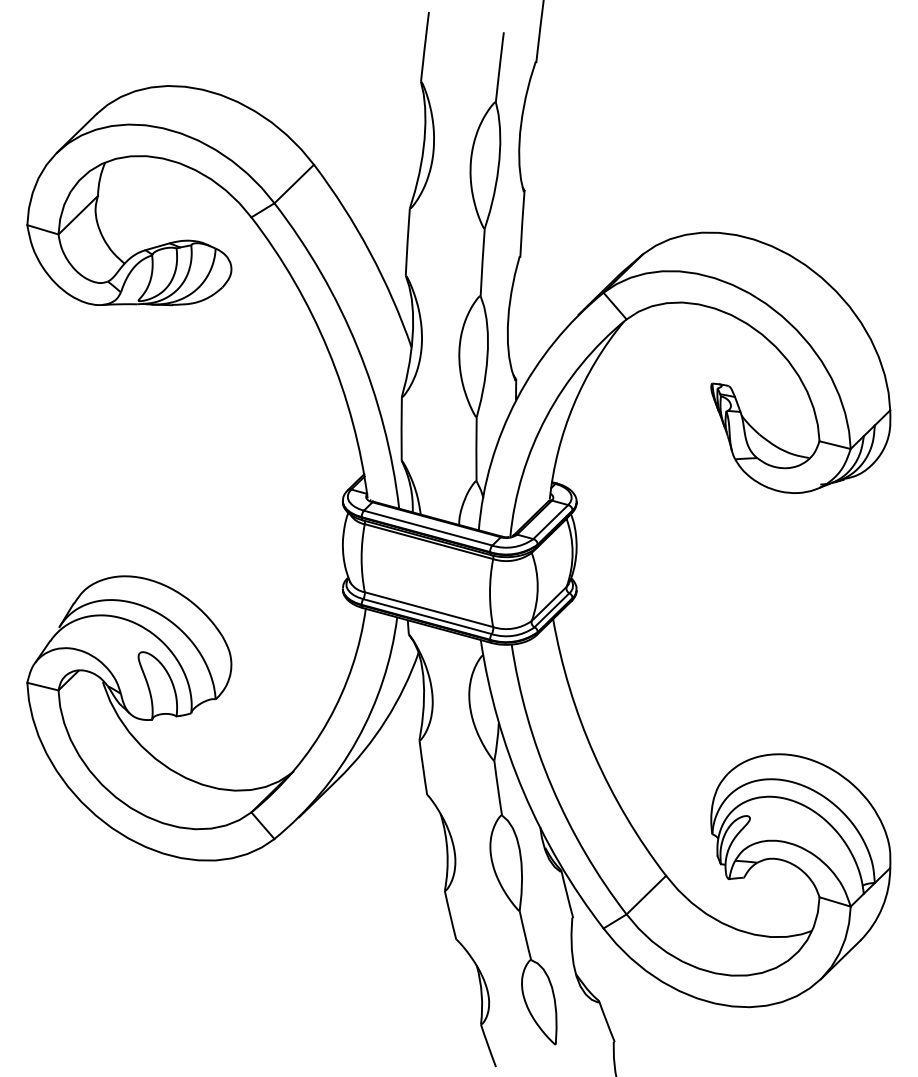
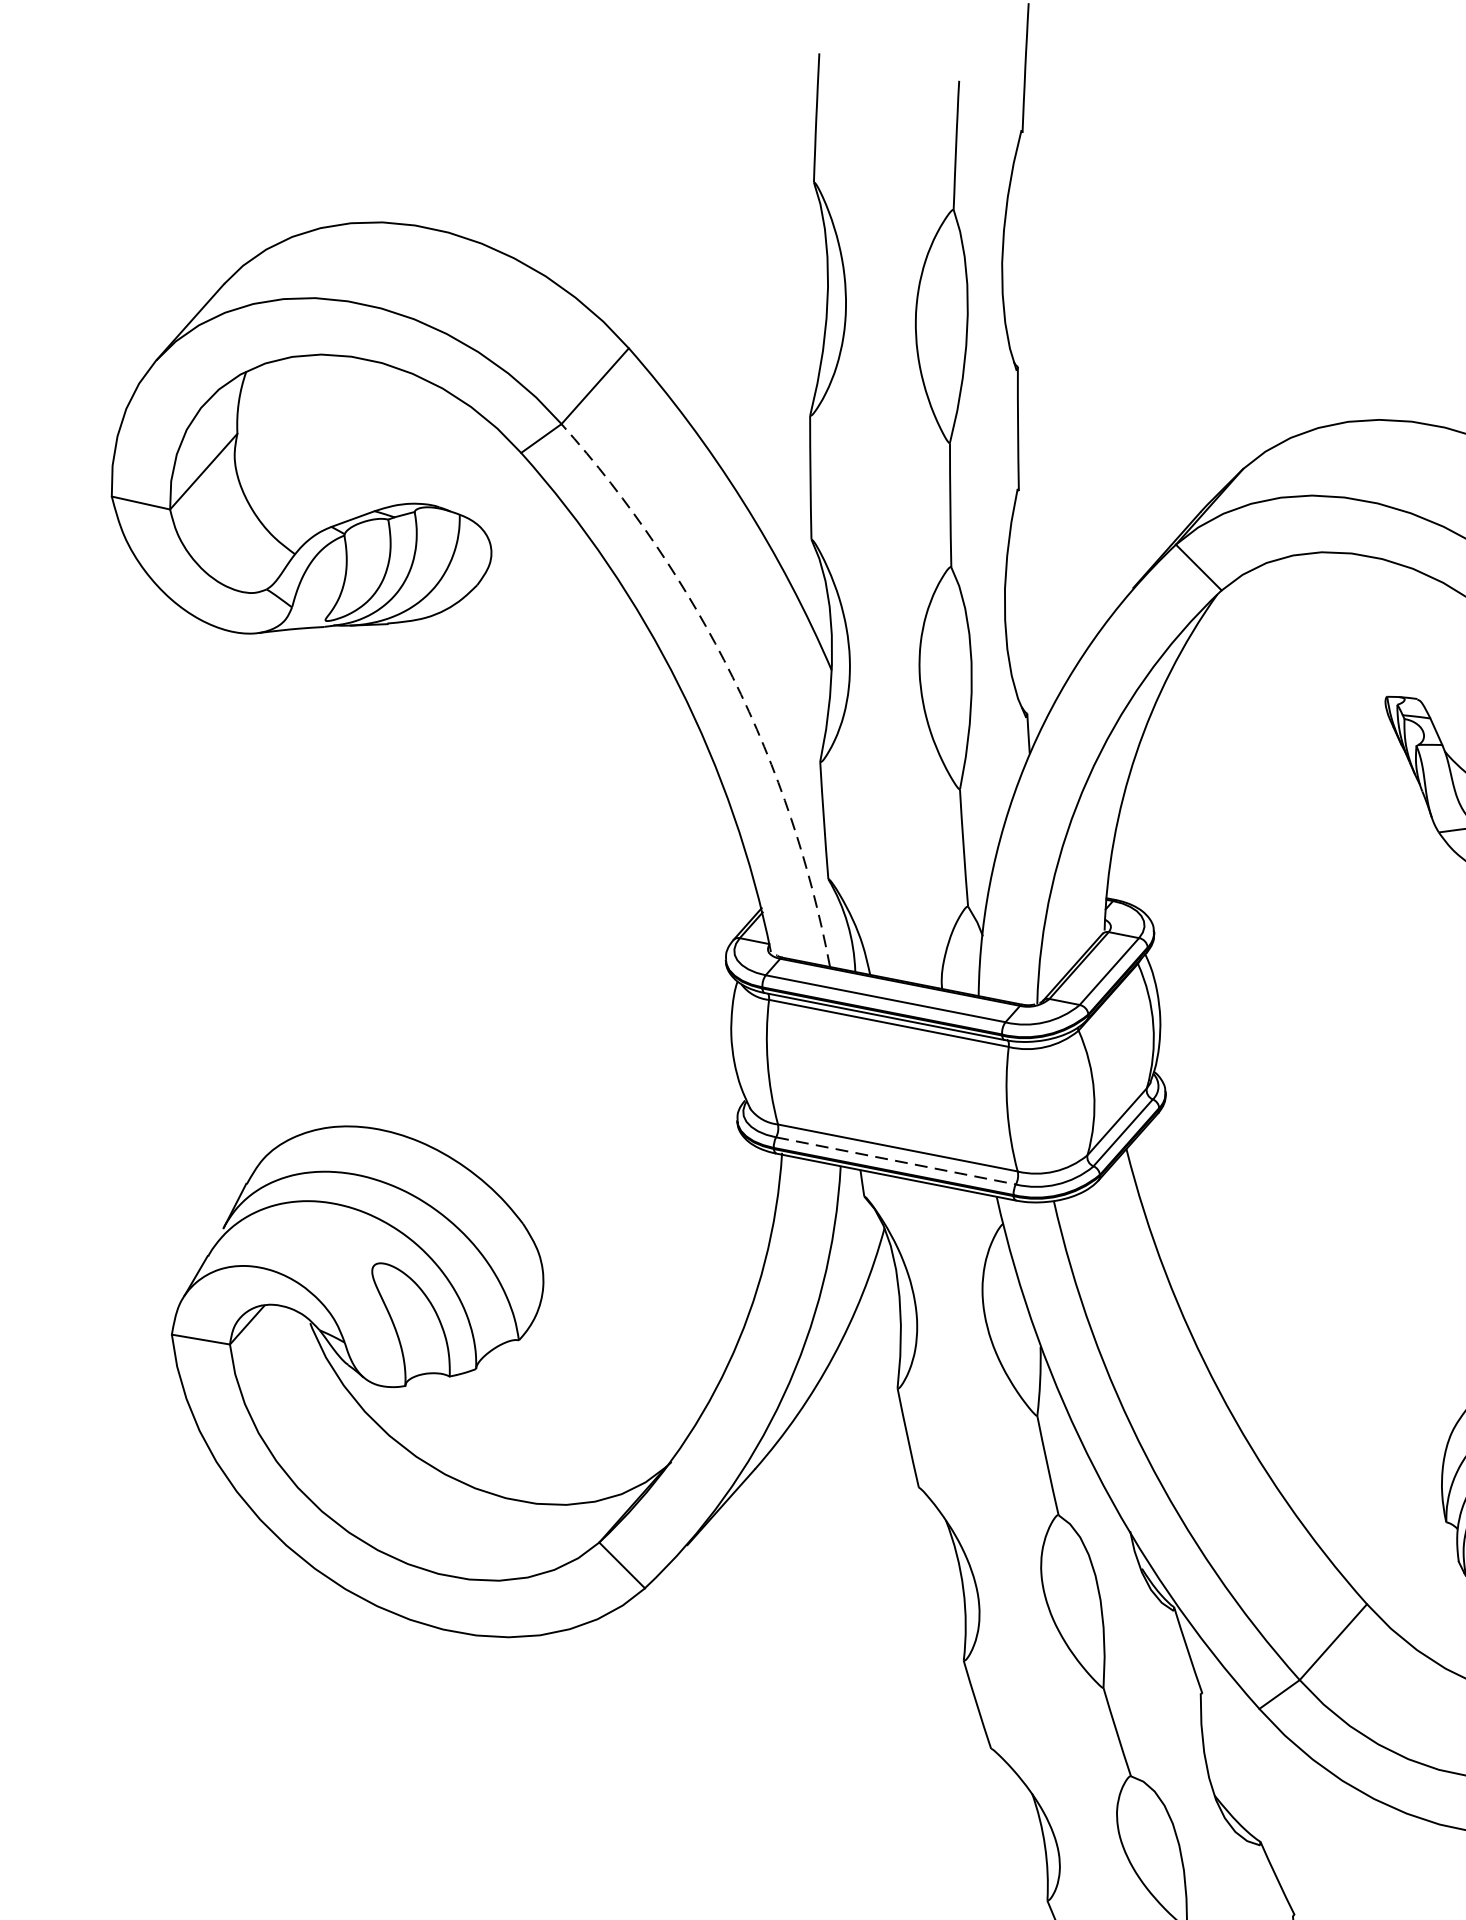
arc: (357, 347) -> (732, 677), solid -> dashed
line: (427, 616) -> (896, 1160), solid -> dashed

